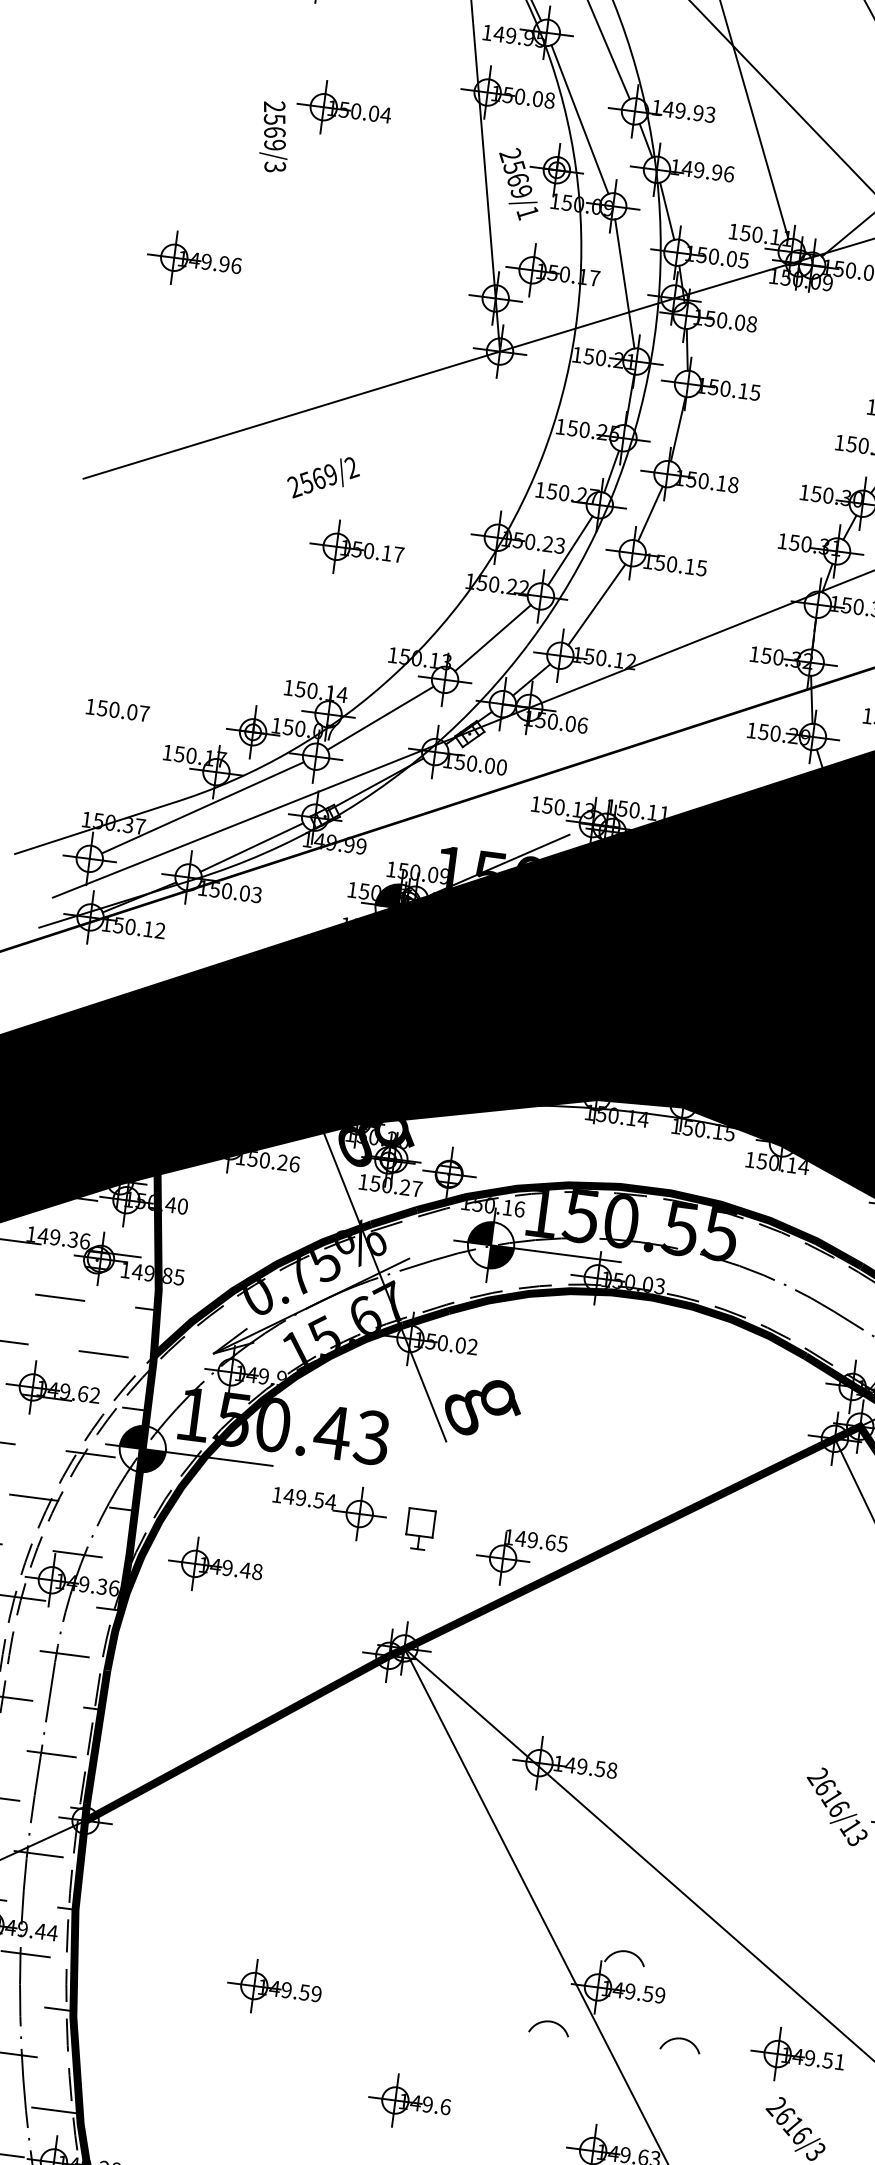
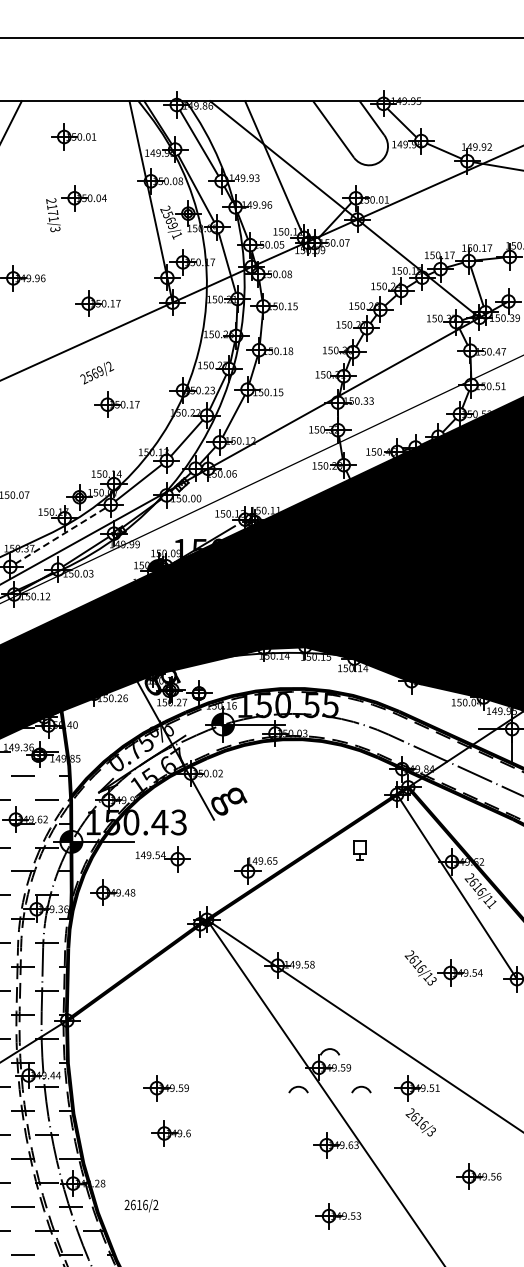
text: (273, 130) -> (52, 212), 2569/3 -> 2171/3
part: (343, 332) -> (97, 303), added
line: (202, 806) -> (60, 535), solid -> dashed
part: (418, 1528) -> (359, 850), moved
part: (408, 2102) -> (170, 1133), moved

